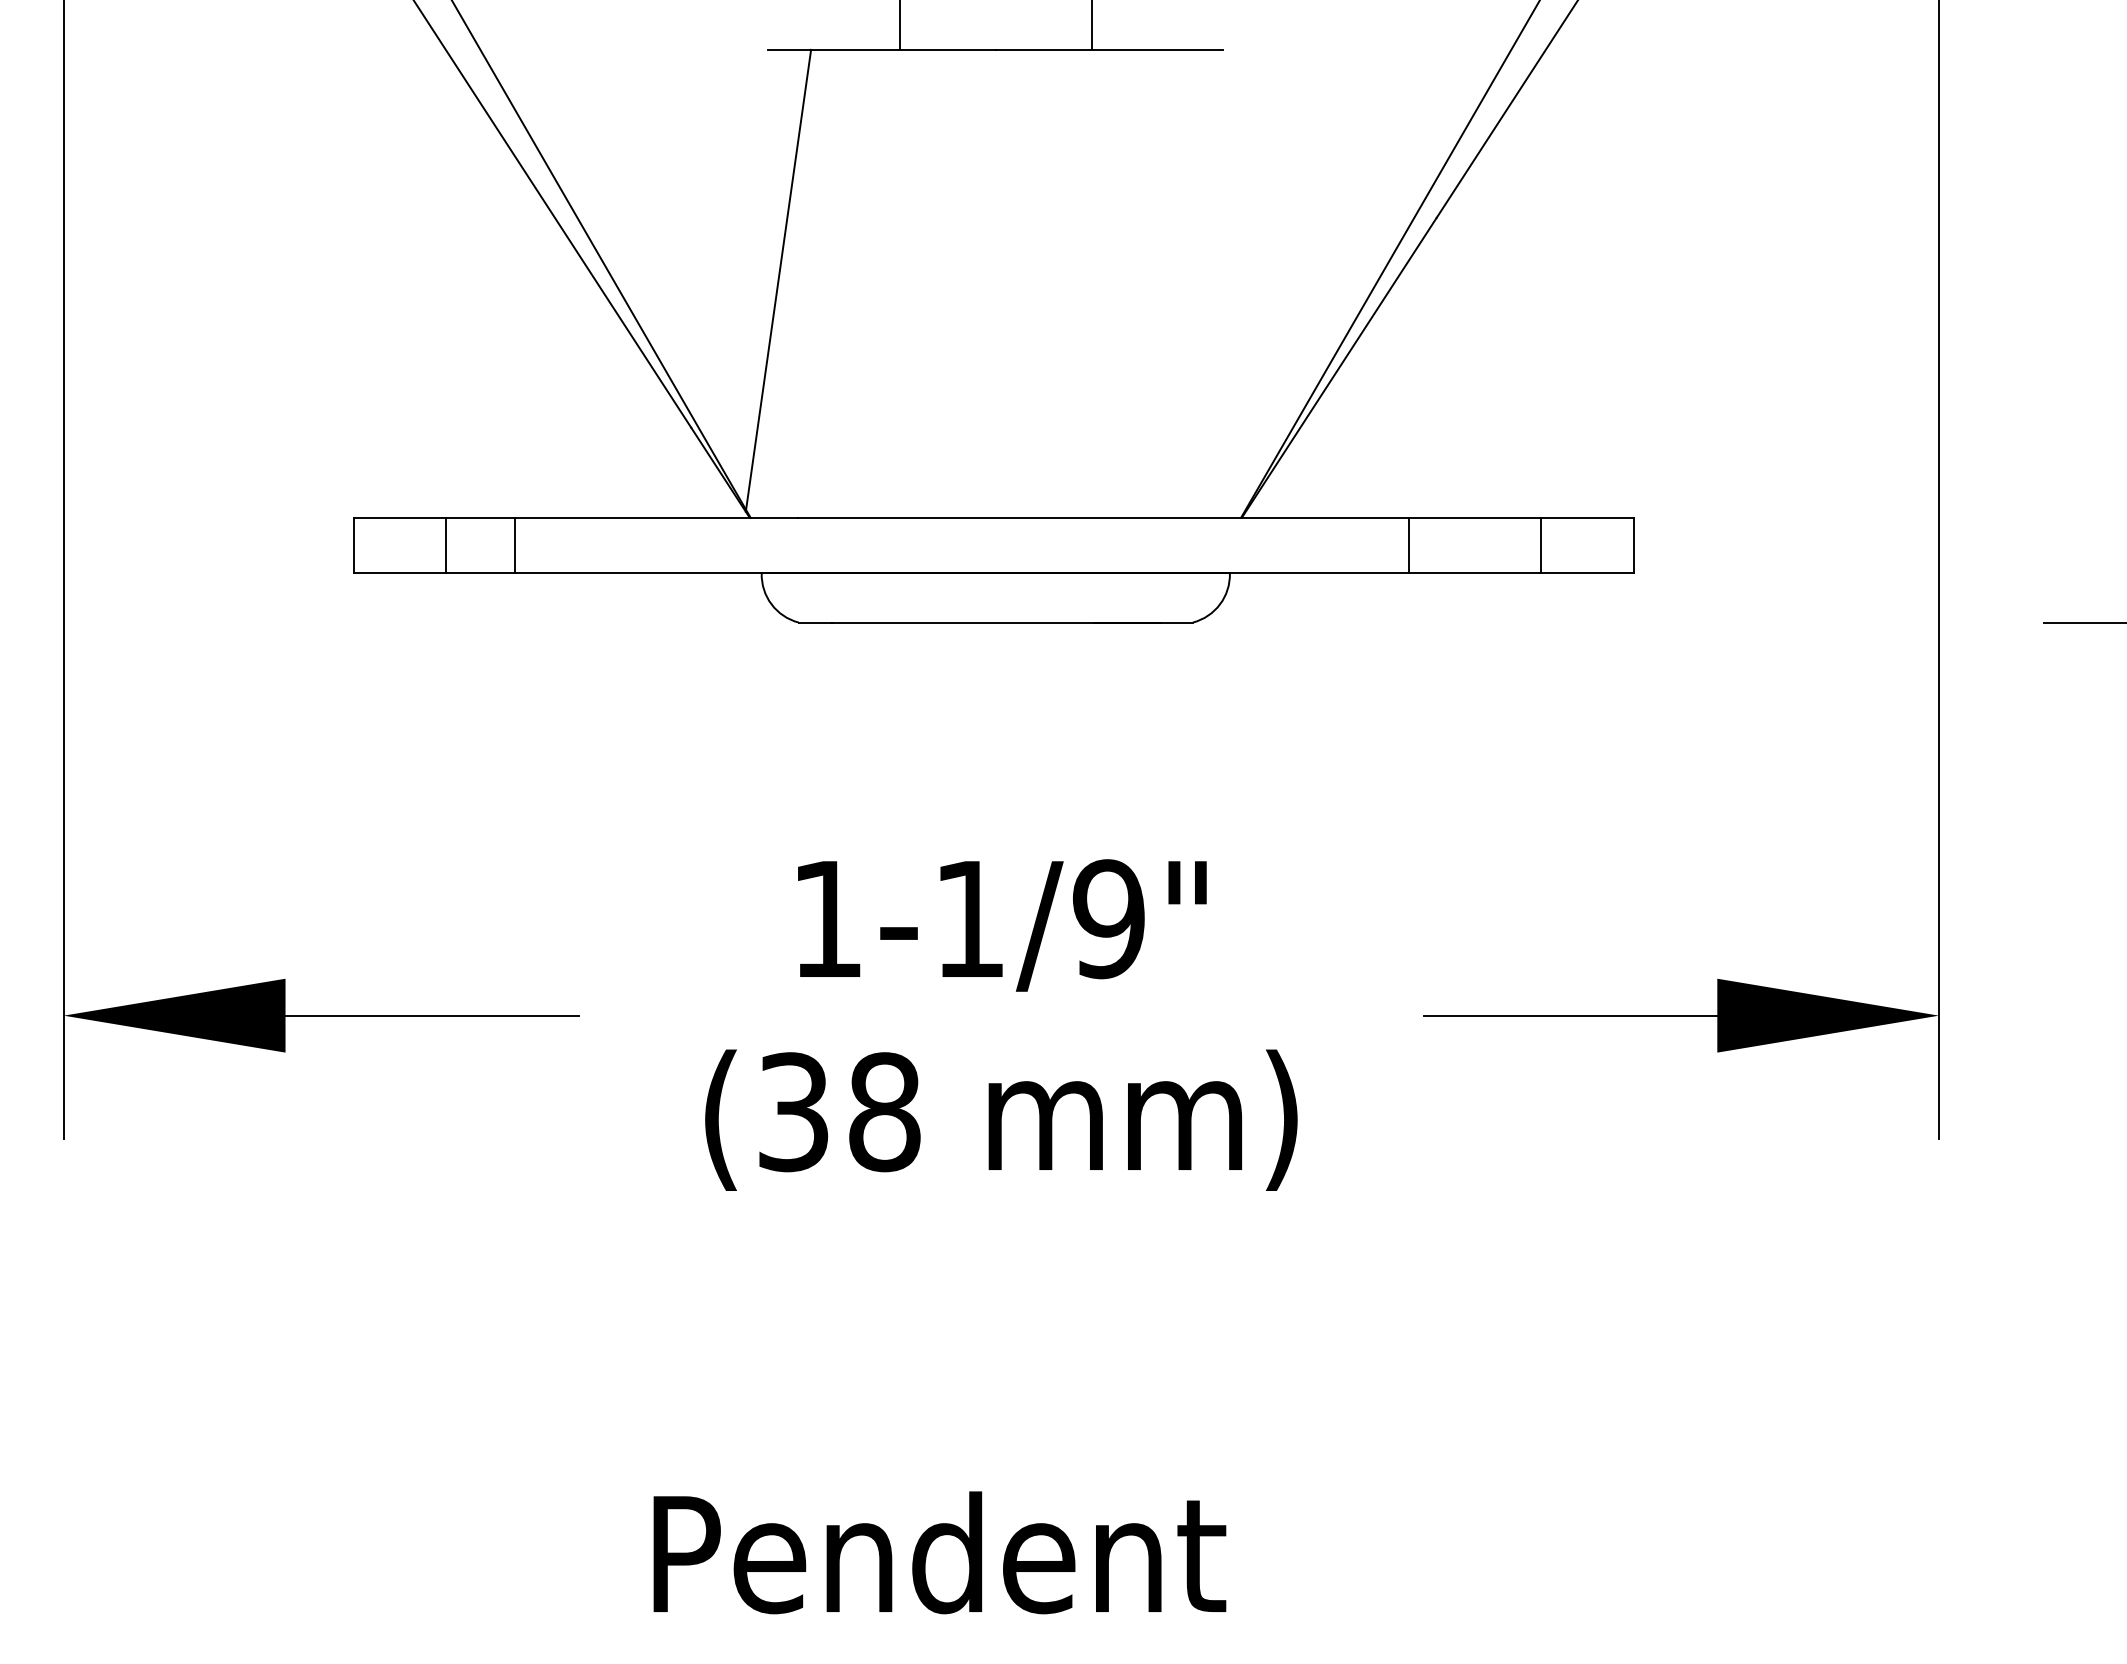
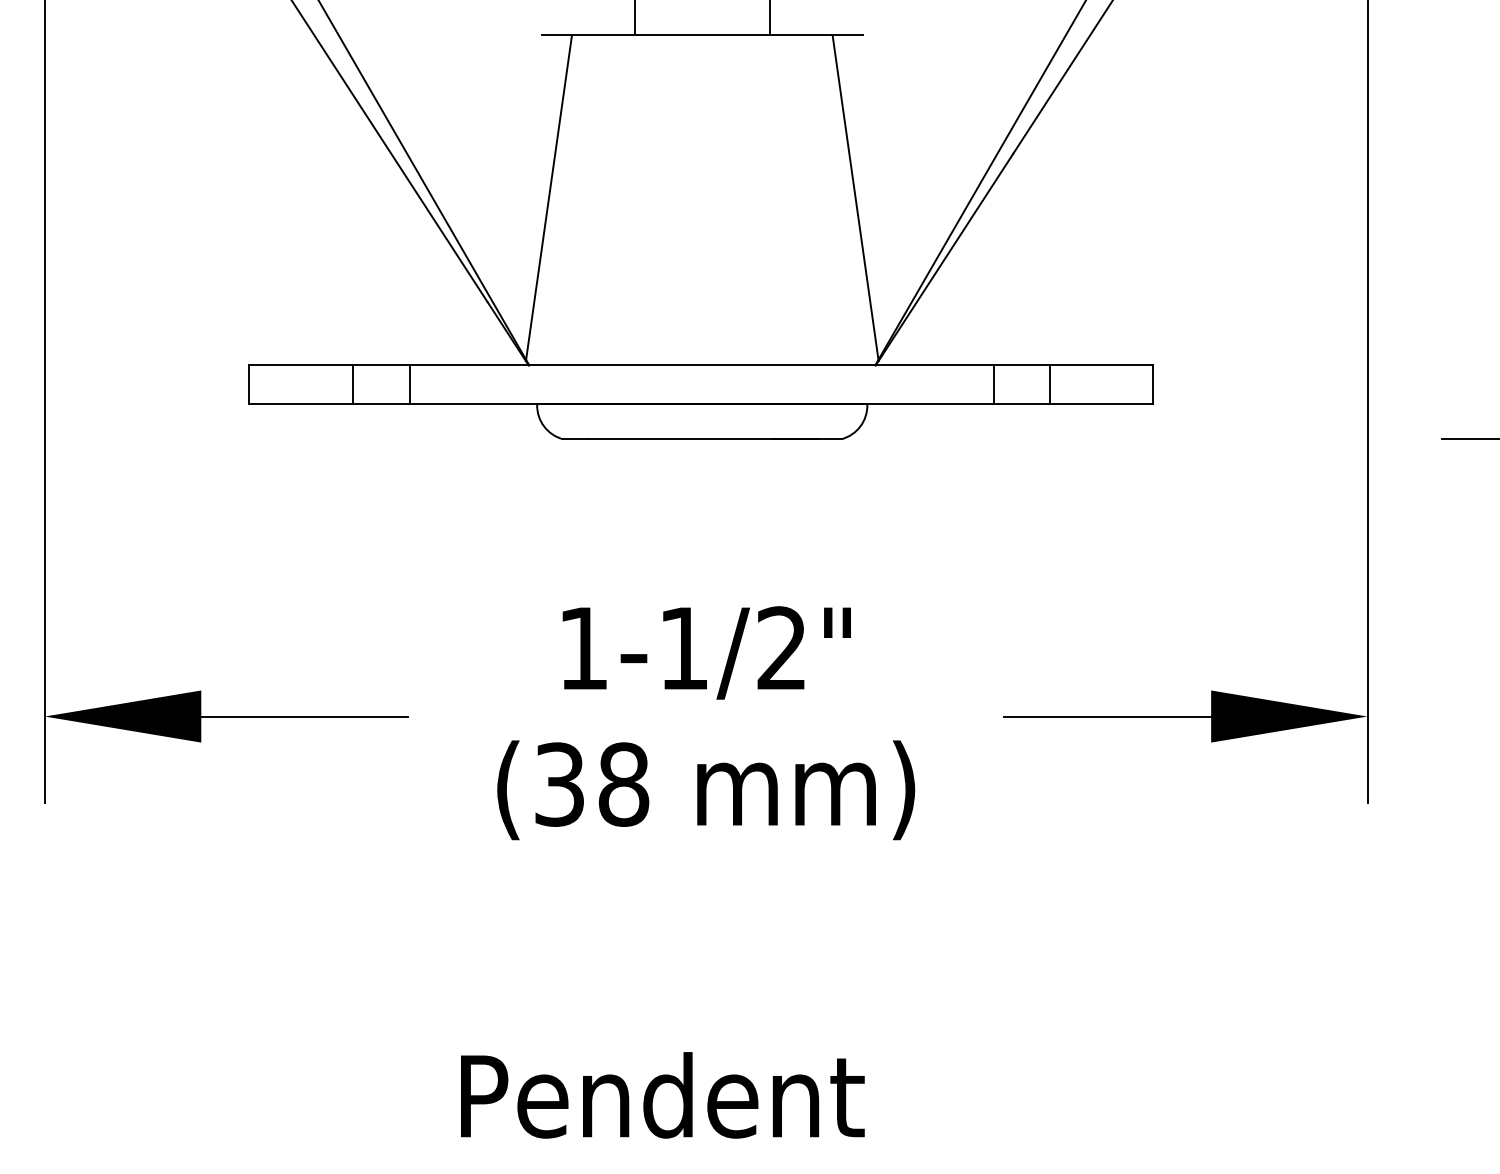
line: (1212, 280) -> (855, 198), added
line: (445, 545) -> (352, 384), moved
line: (514, 545) -> (410, 384), moved
line: (1541, 545) -> (1050, 384), moved
text: (1108, 919) -> (781, 648), 1-1/9" -> 1-1/2"

